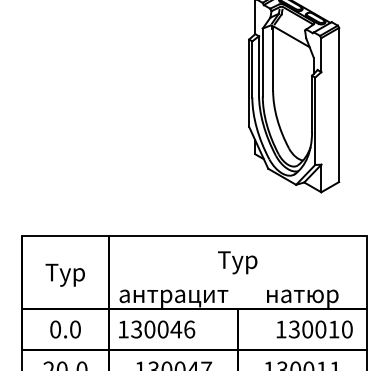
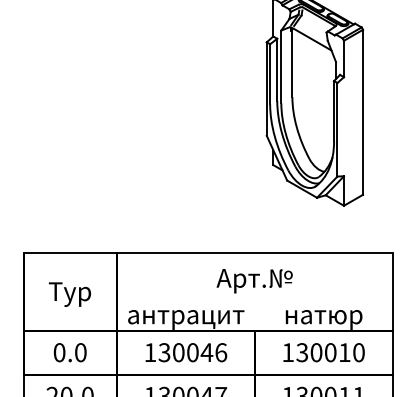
text: (237, 262) -> (254, 280), Typ -> Арт.№
text: (157, 329) -> (186, 352), moved
text: (314, 329) -> (323, 352), moved

